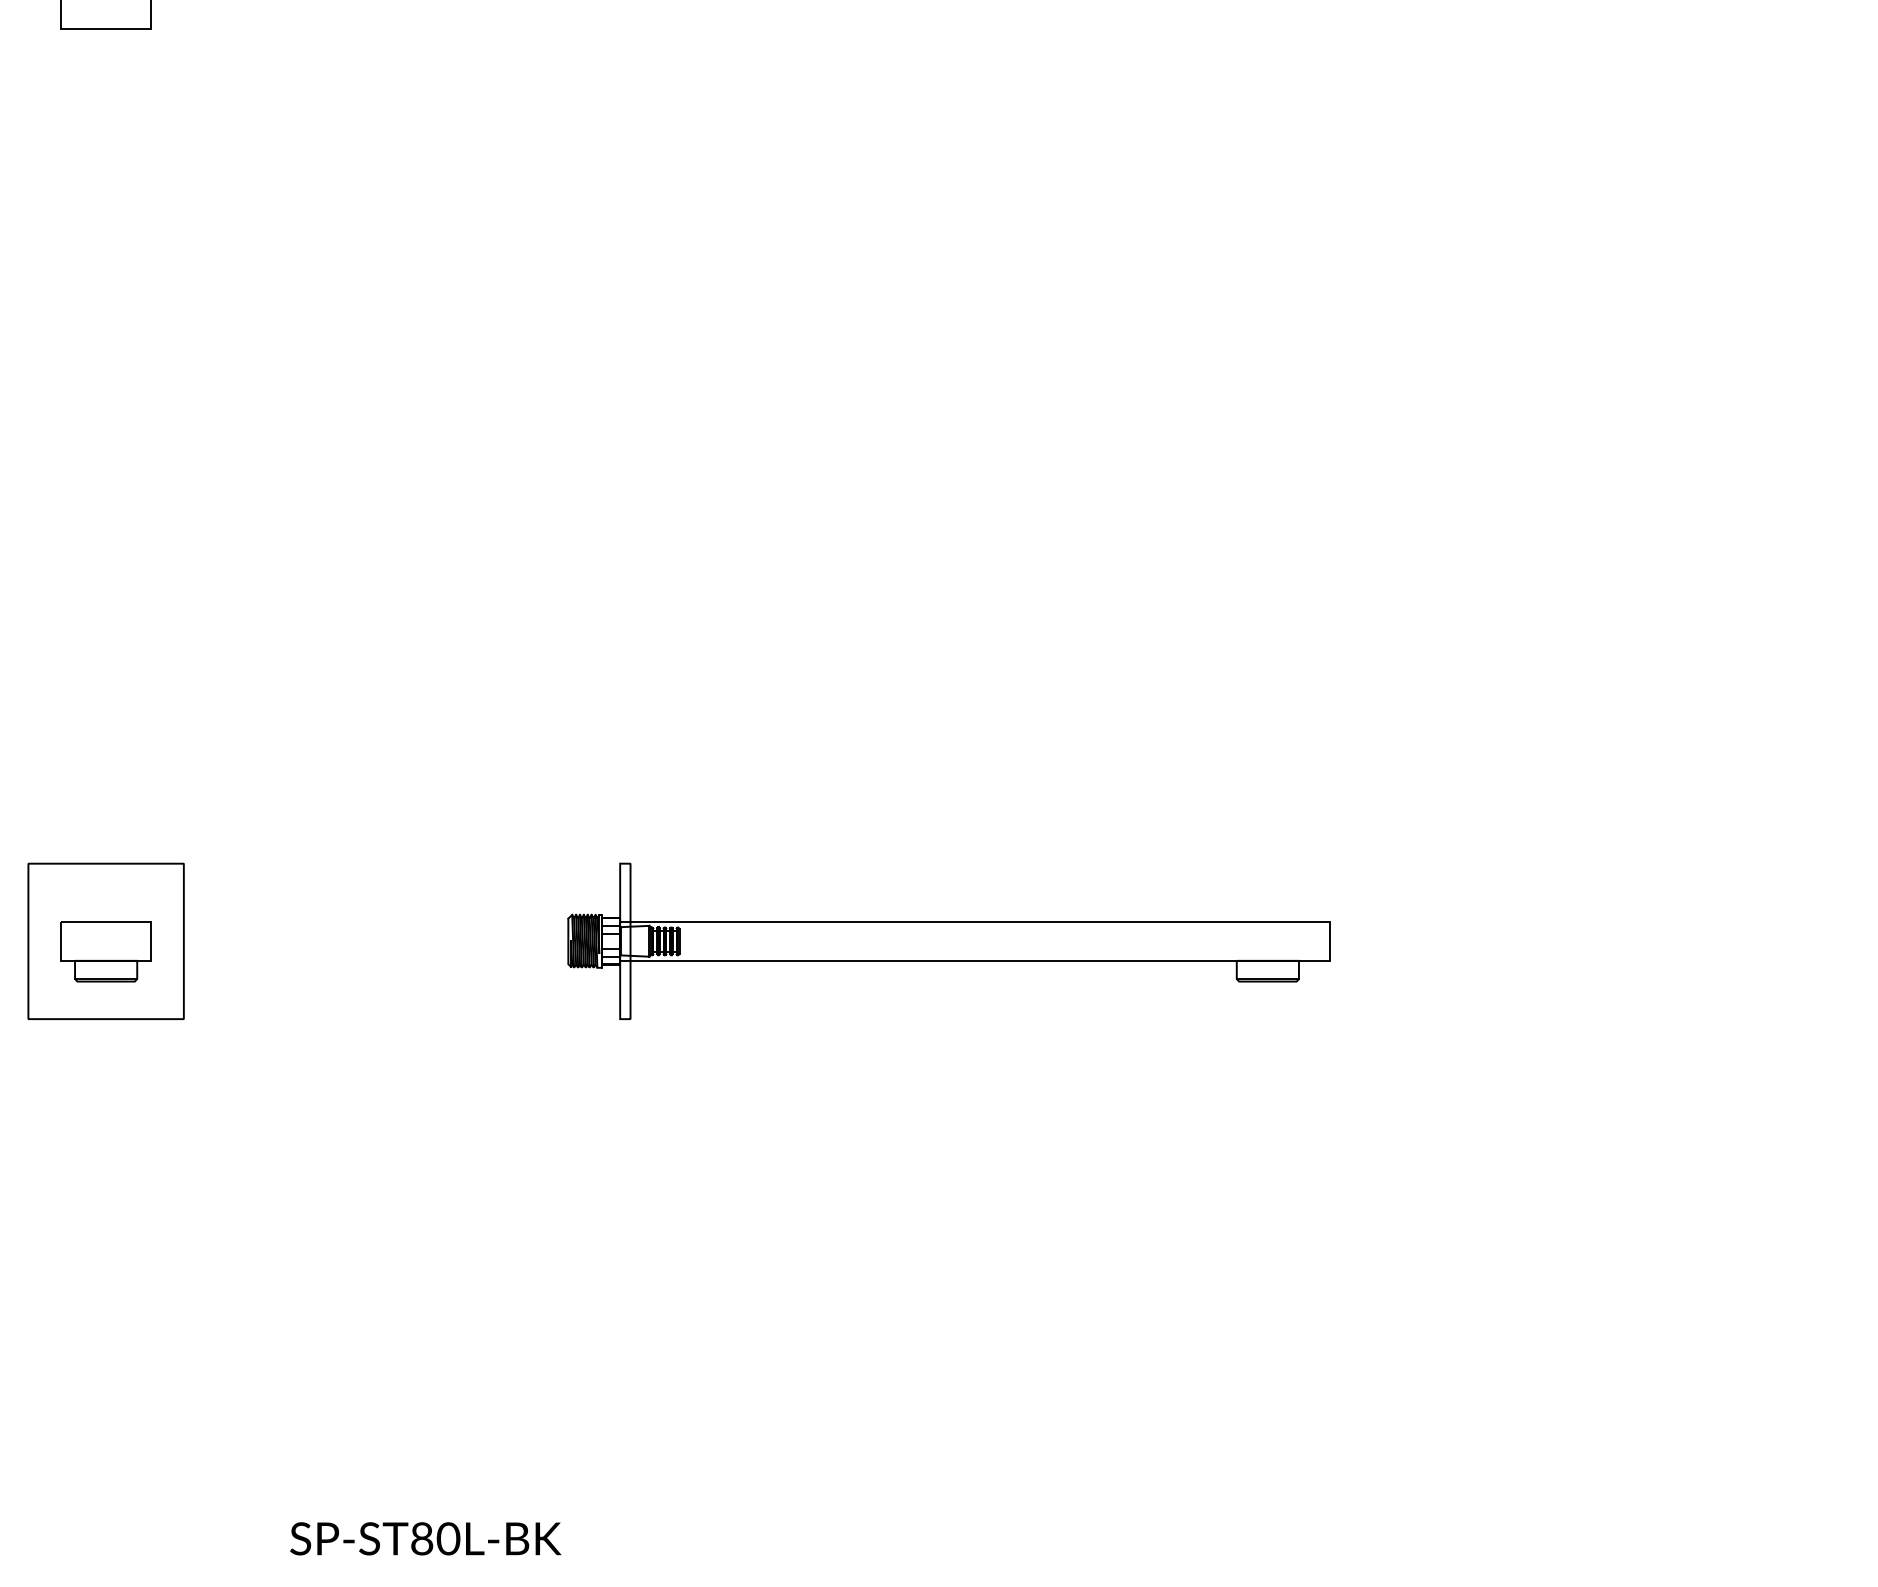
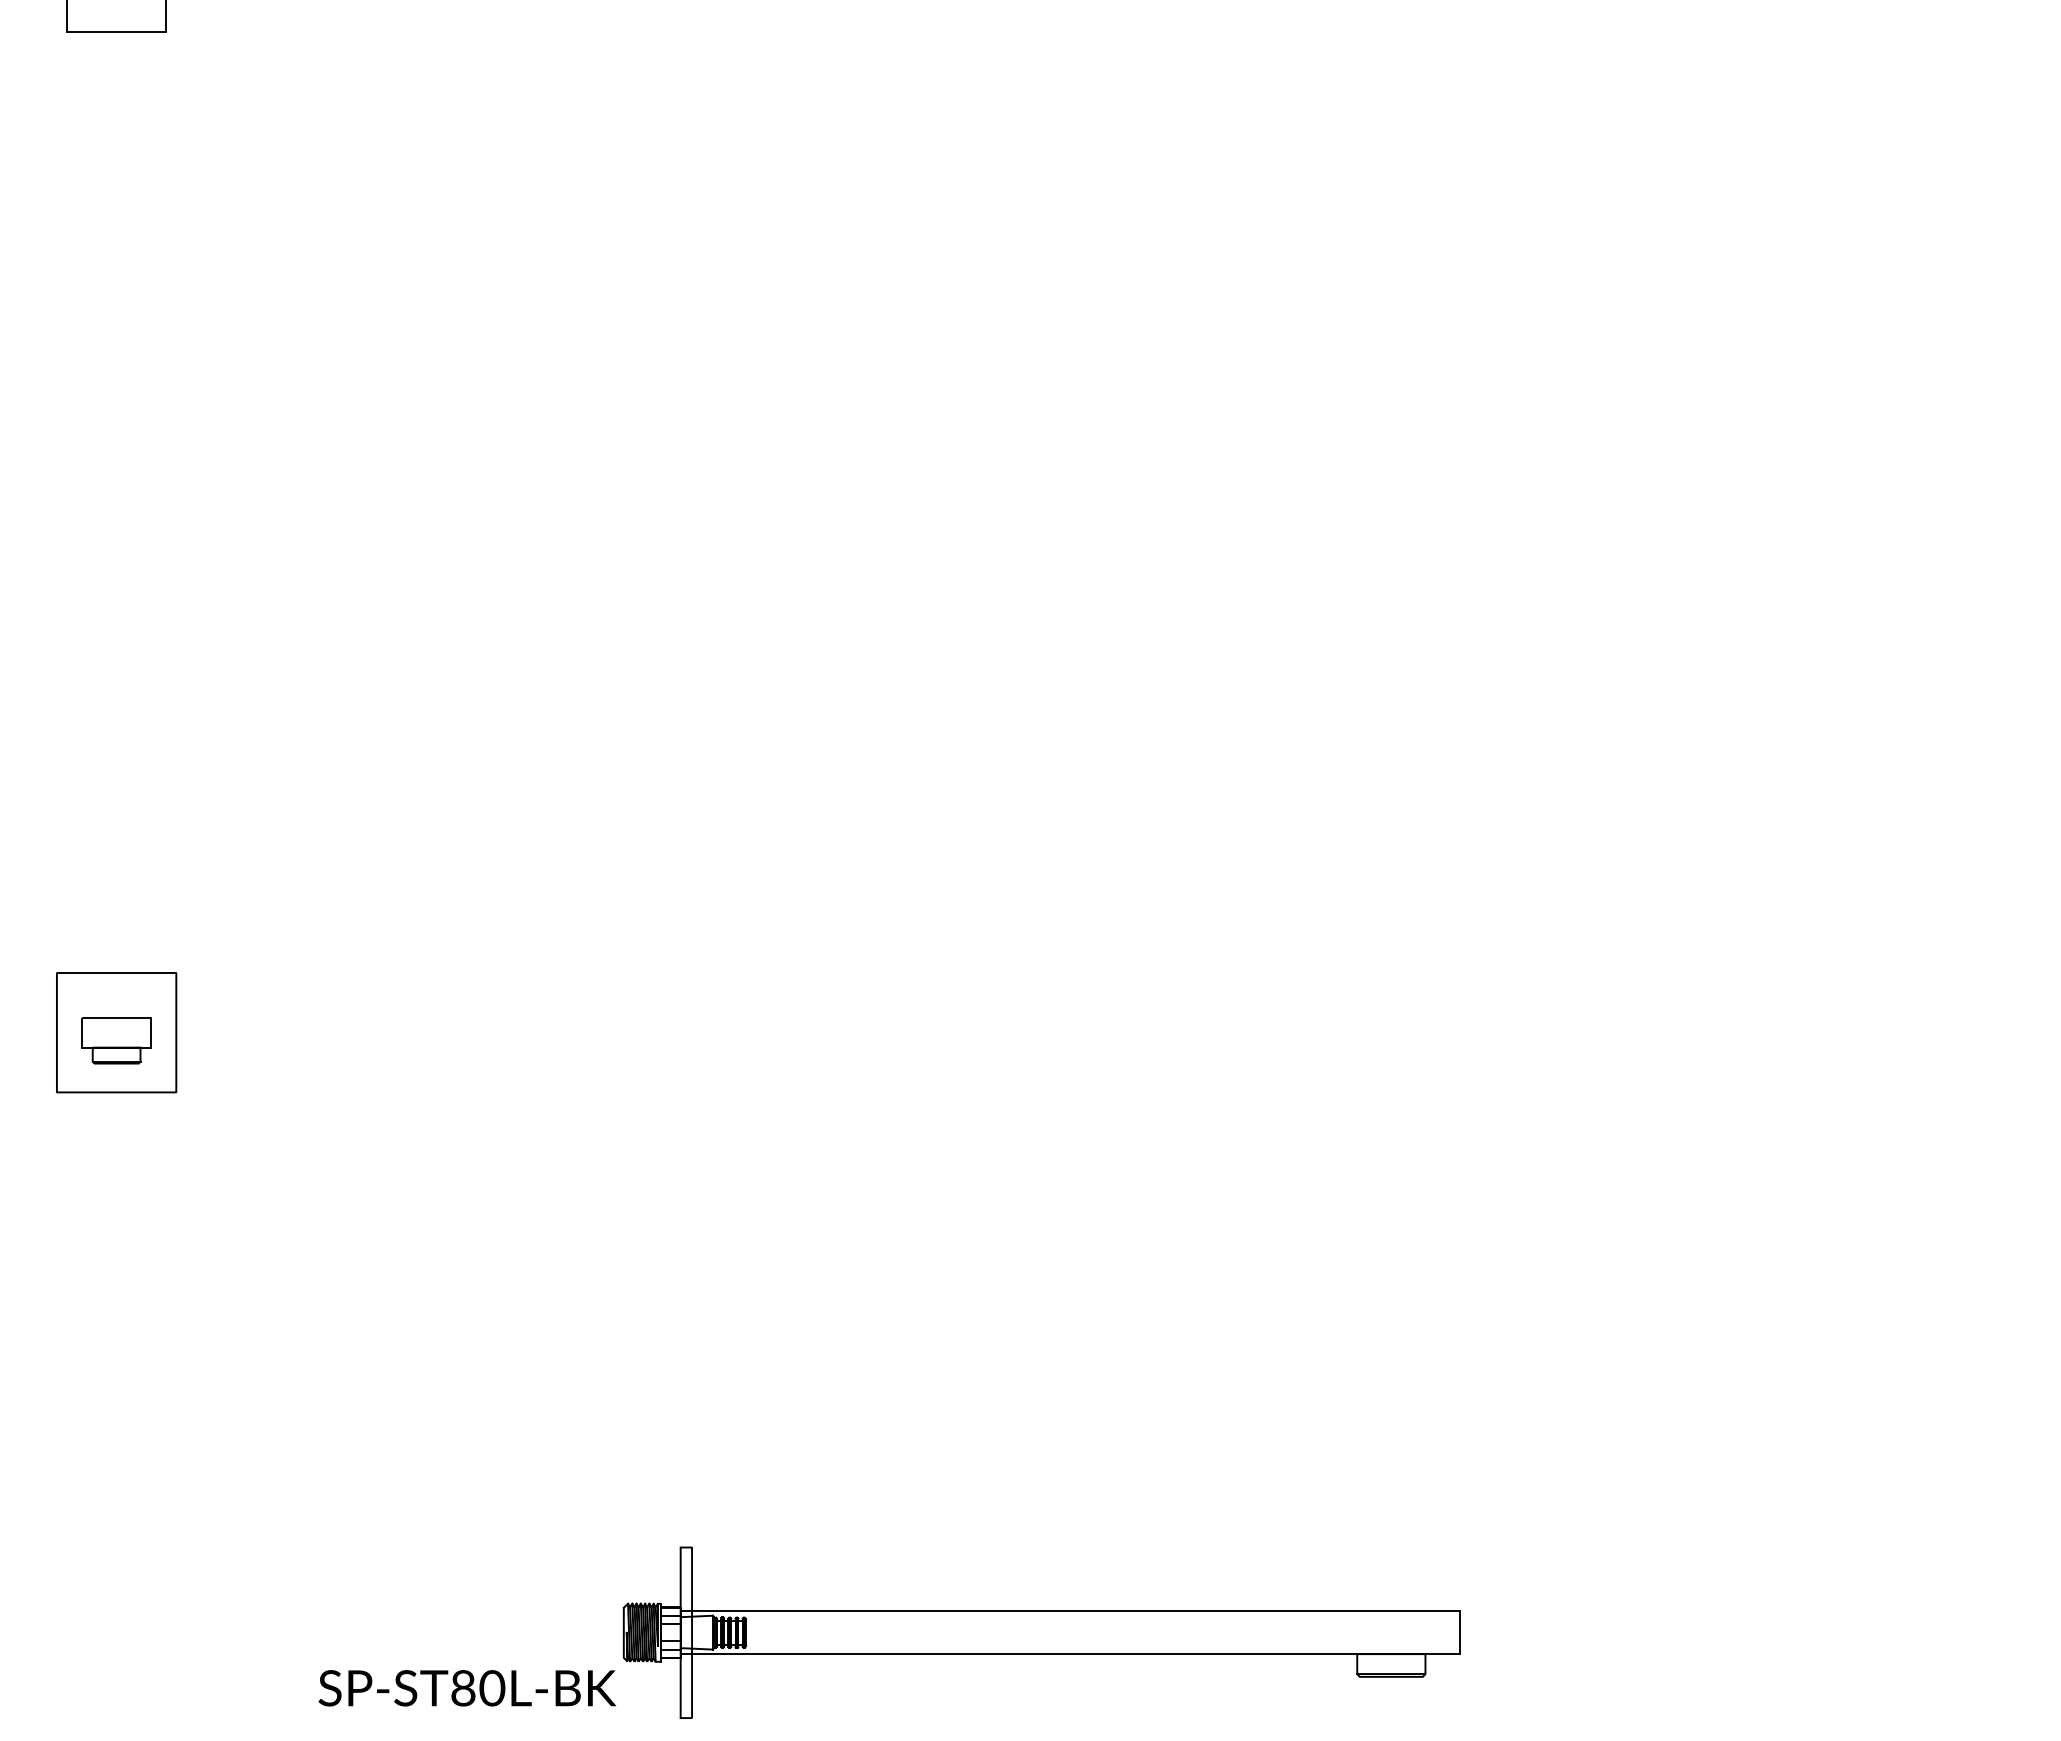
part: (105, 941) -> (116, 1032), size x0.7
part: (949, 941) -> (1041, 1632), moved

